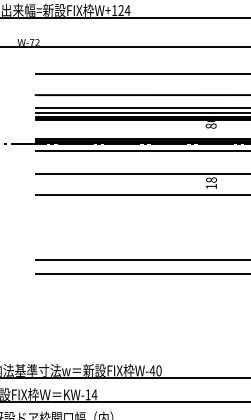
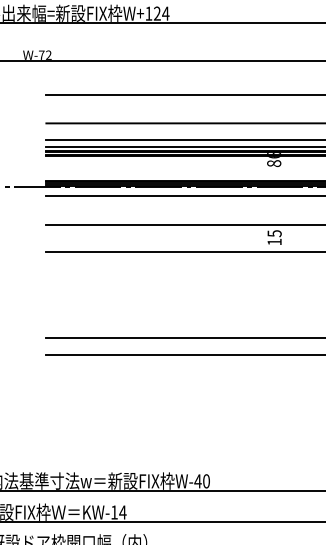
text: (211, 179) -> (274, 232), 18 -> 15

